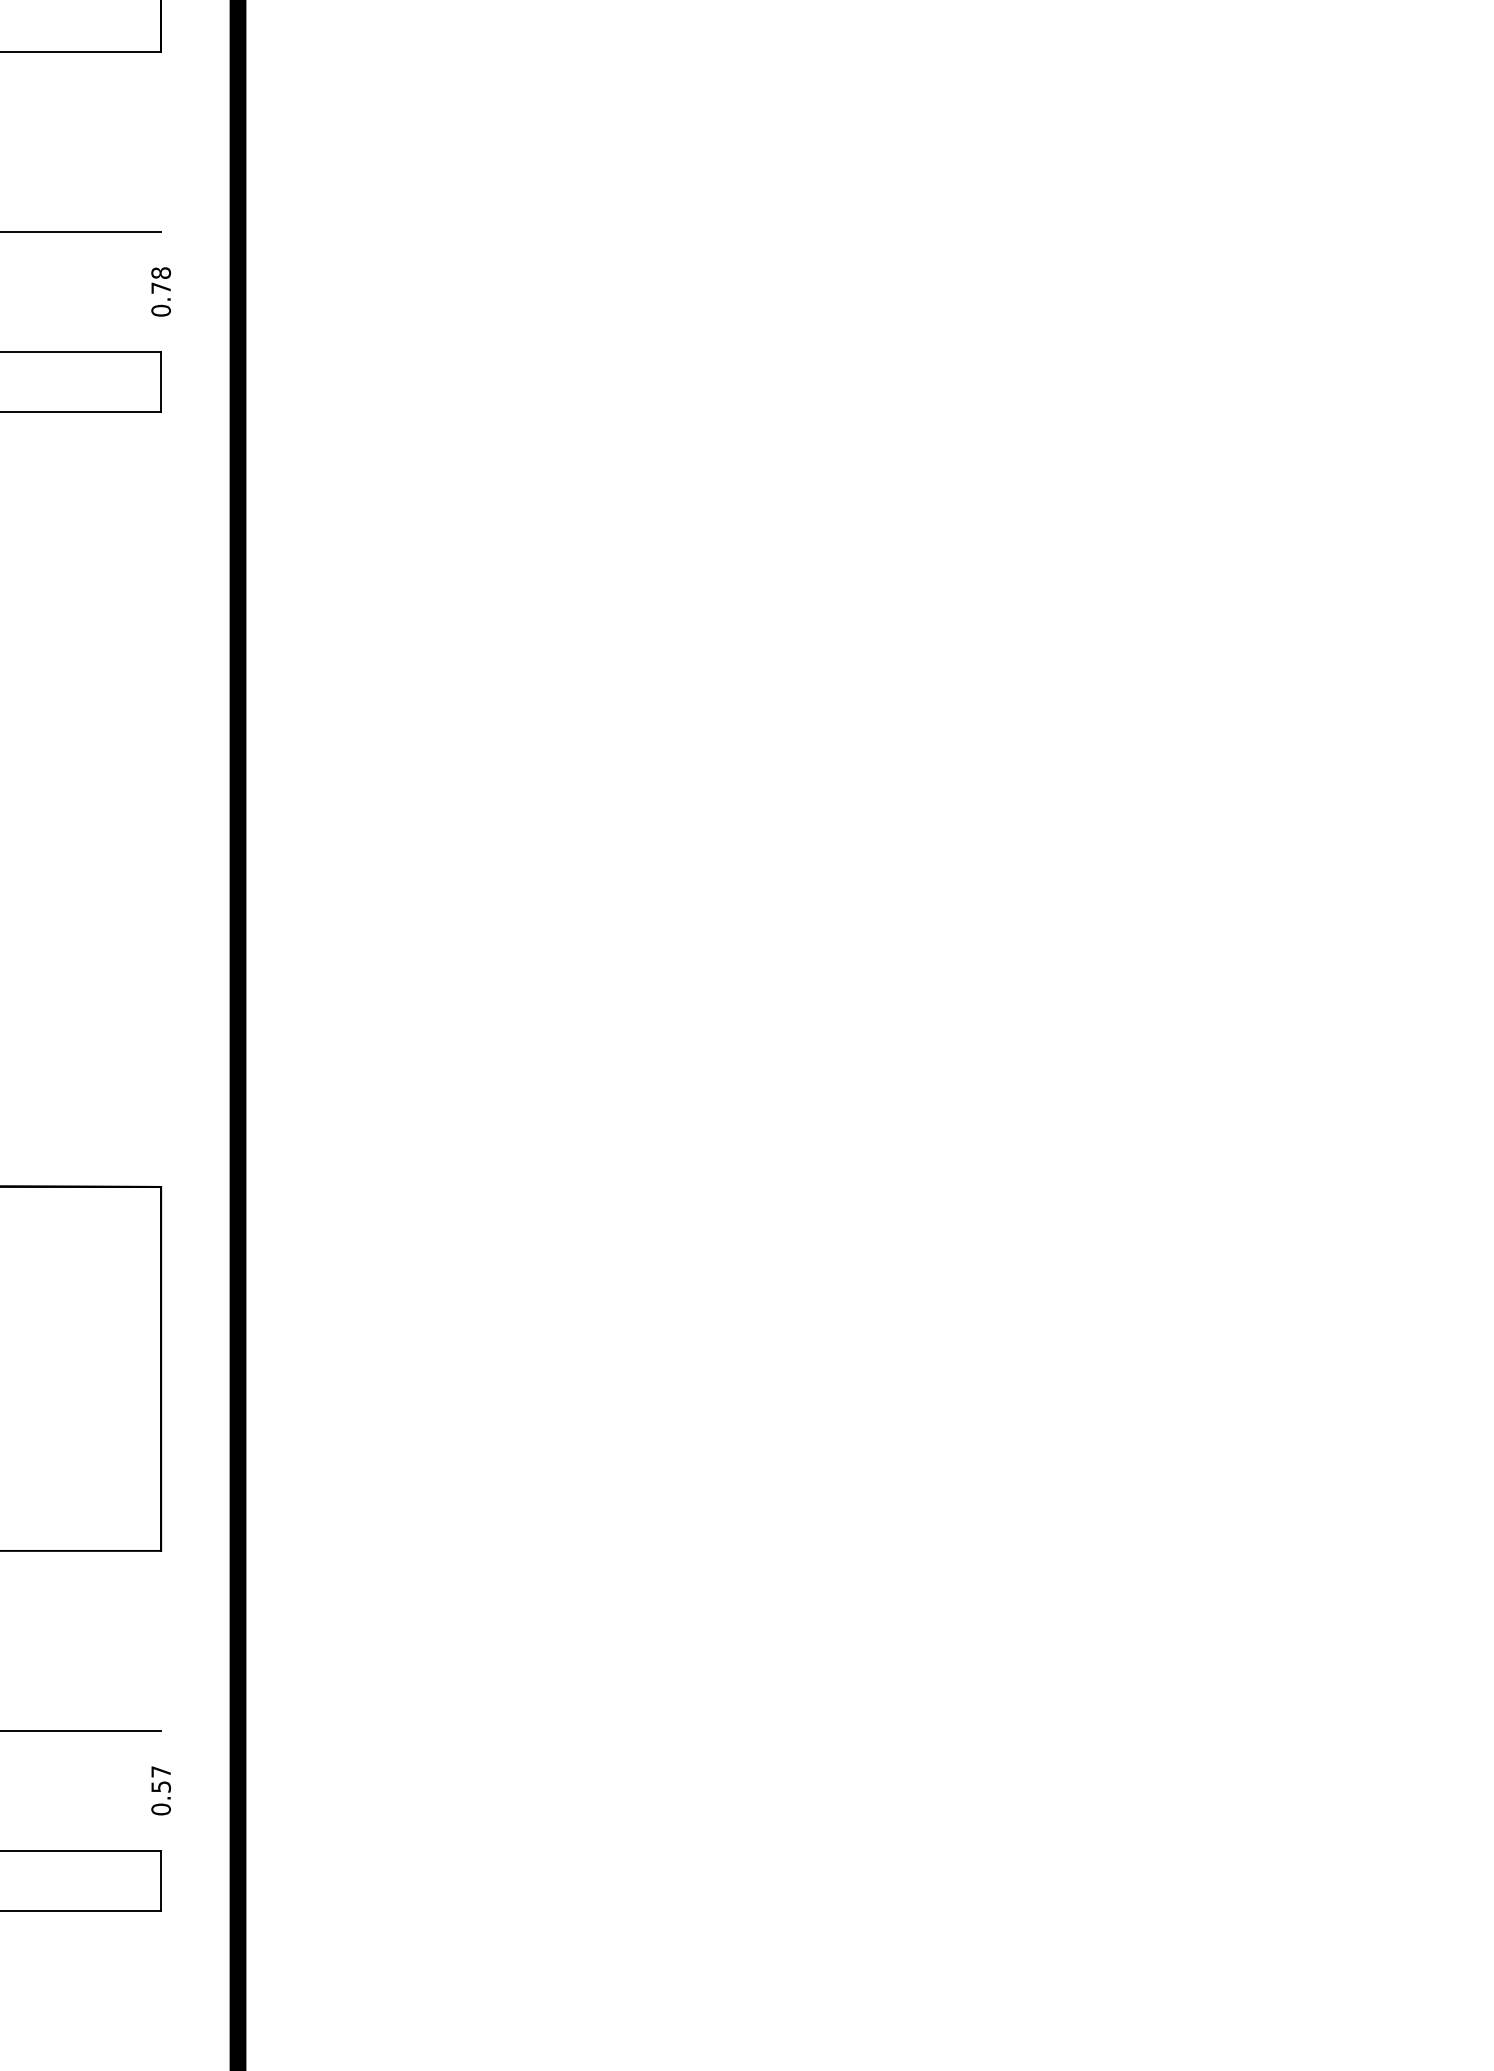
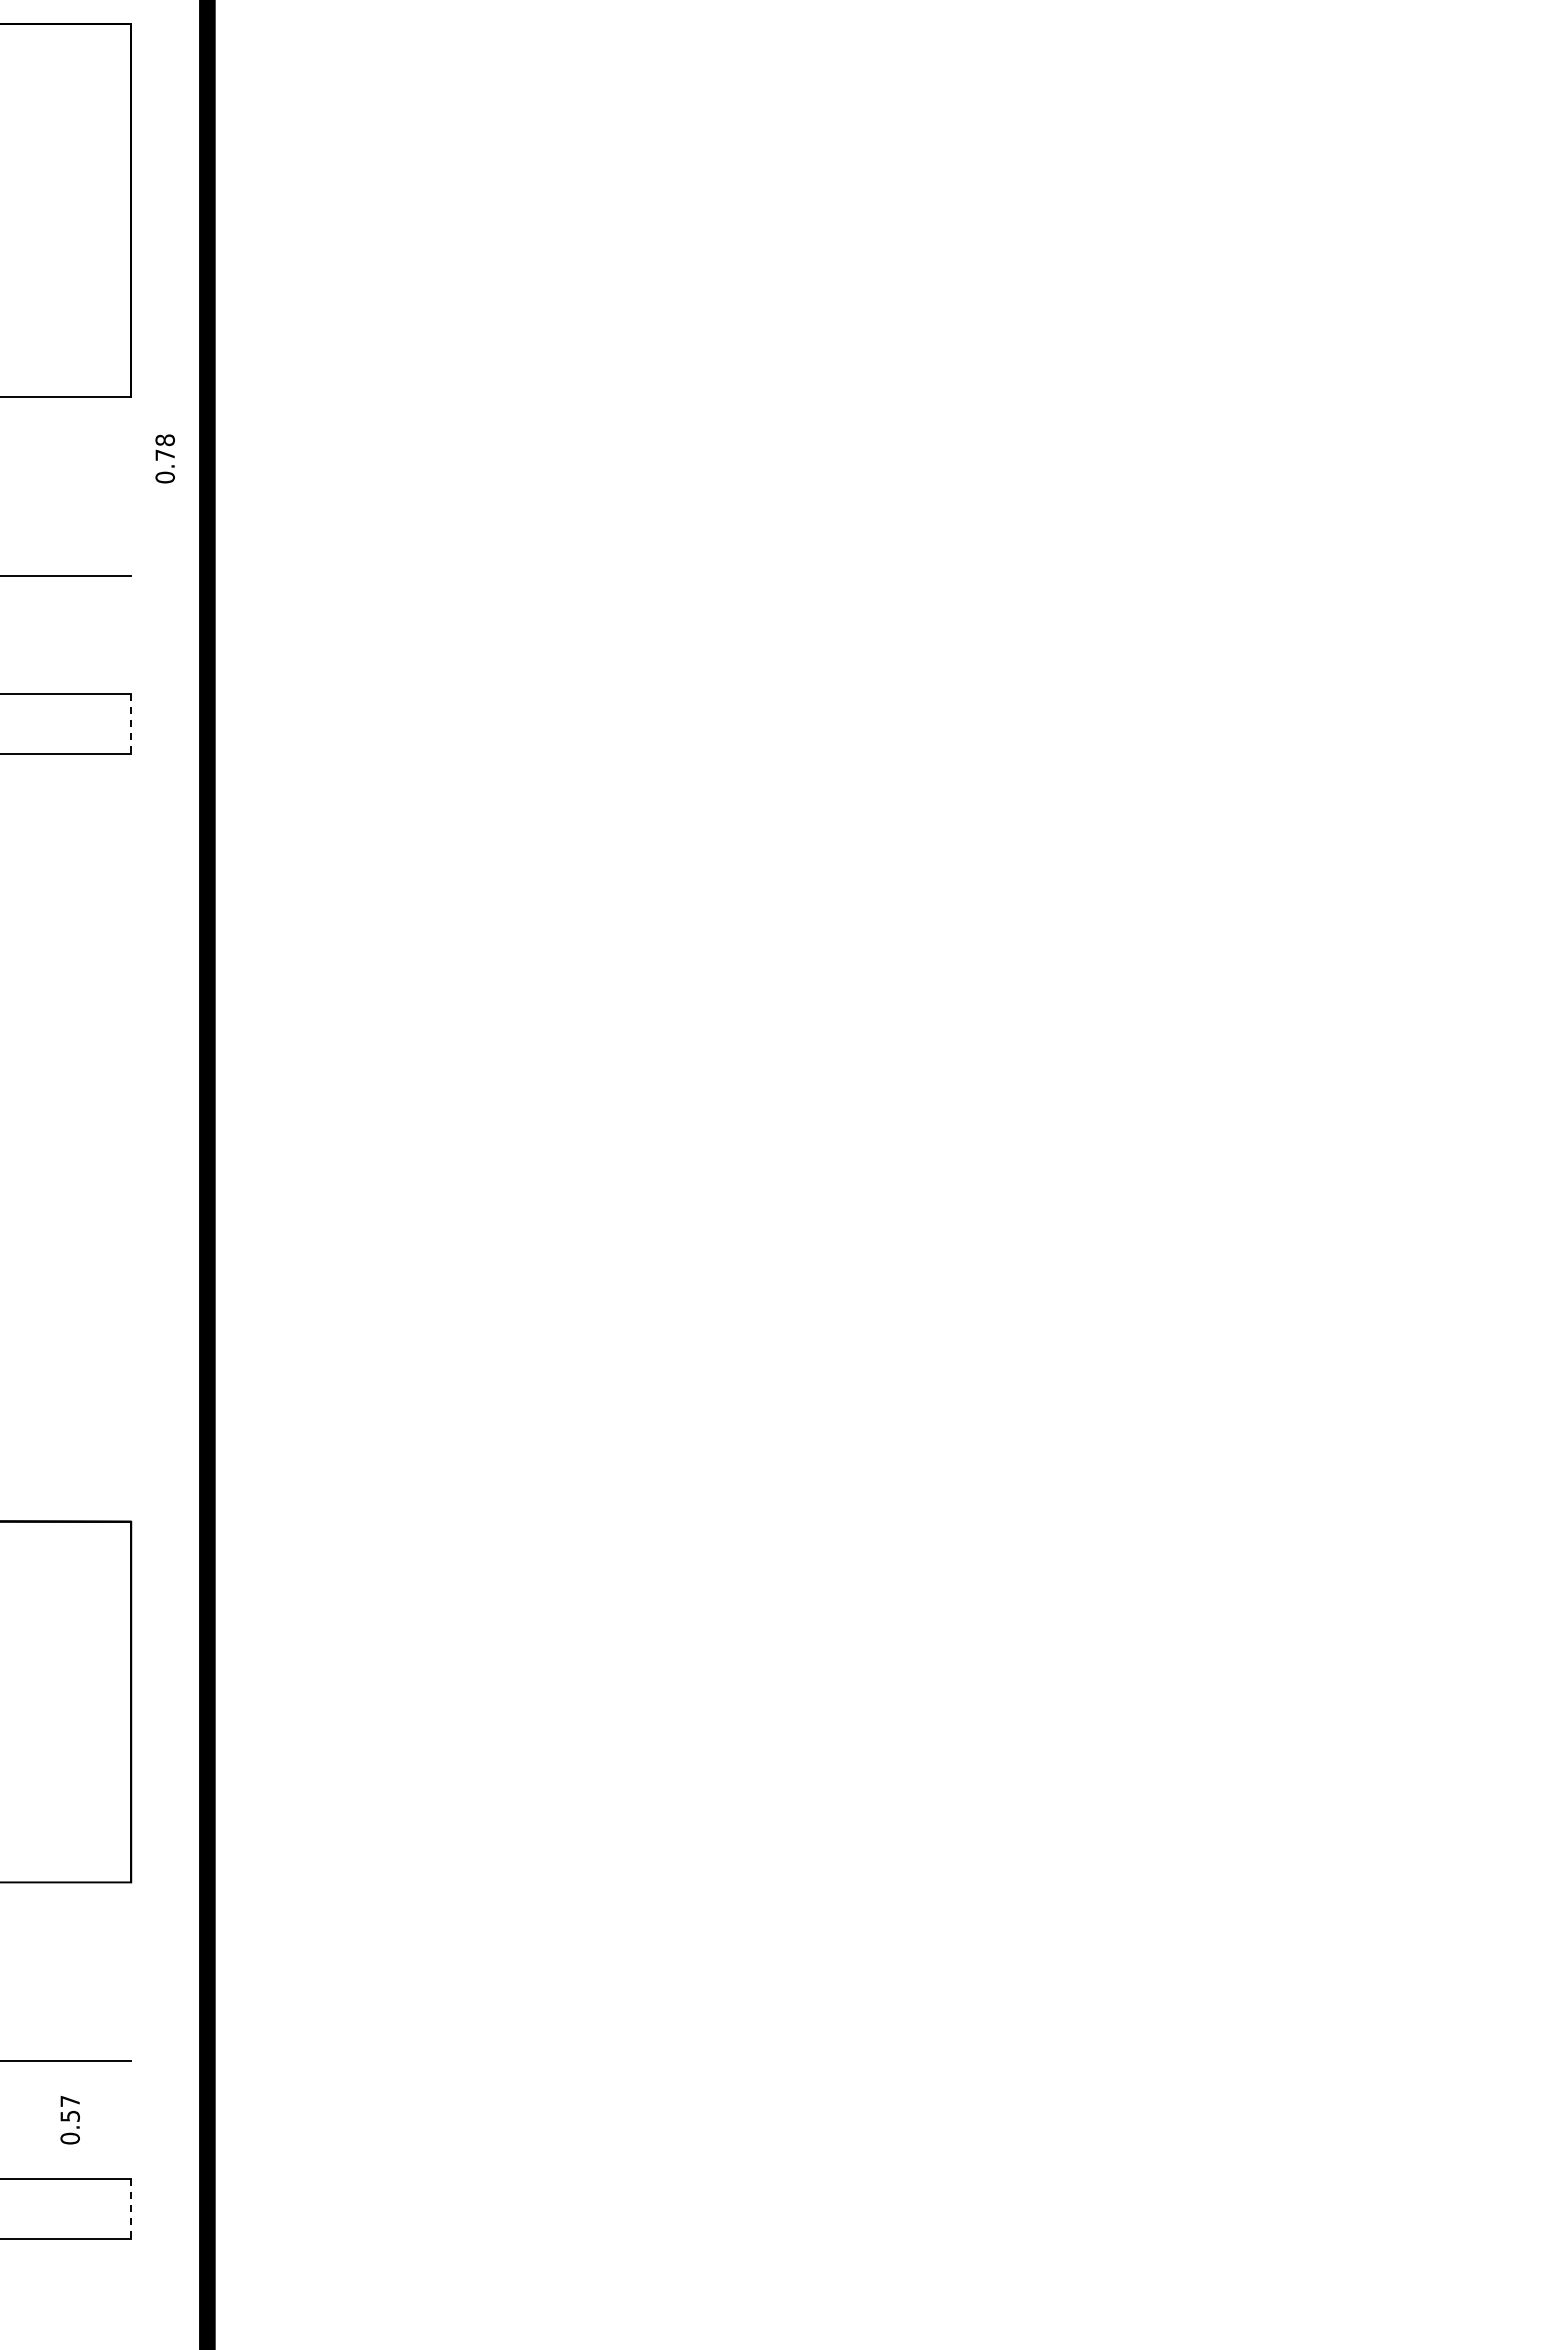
text: (160, 291) -> (164, 458), moved
line: (161, 382) -> (131, 724), solid -> dashed
text: (160, 1791) -> (69, 2120), moved
line: (161, 1881) -> (131, 2209), solid -> dashed

